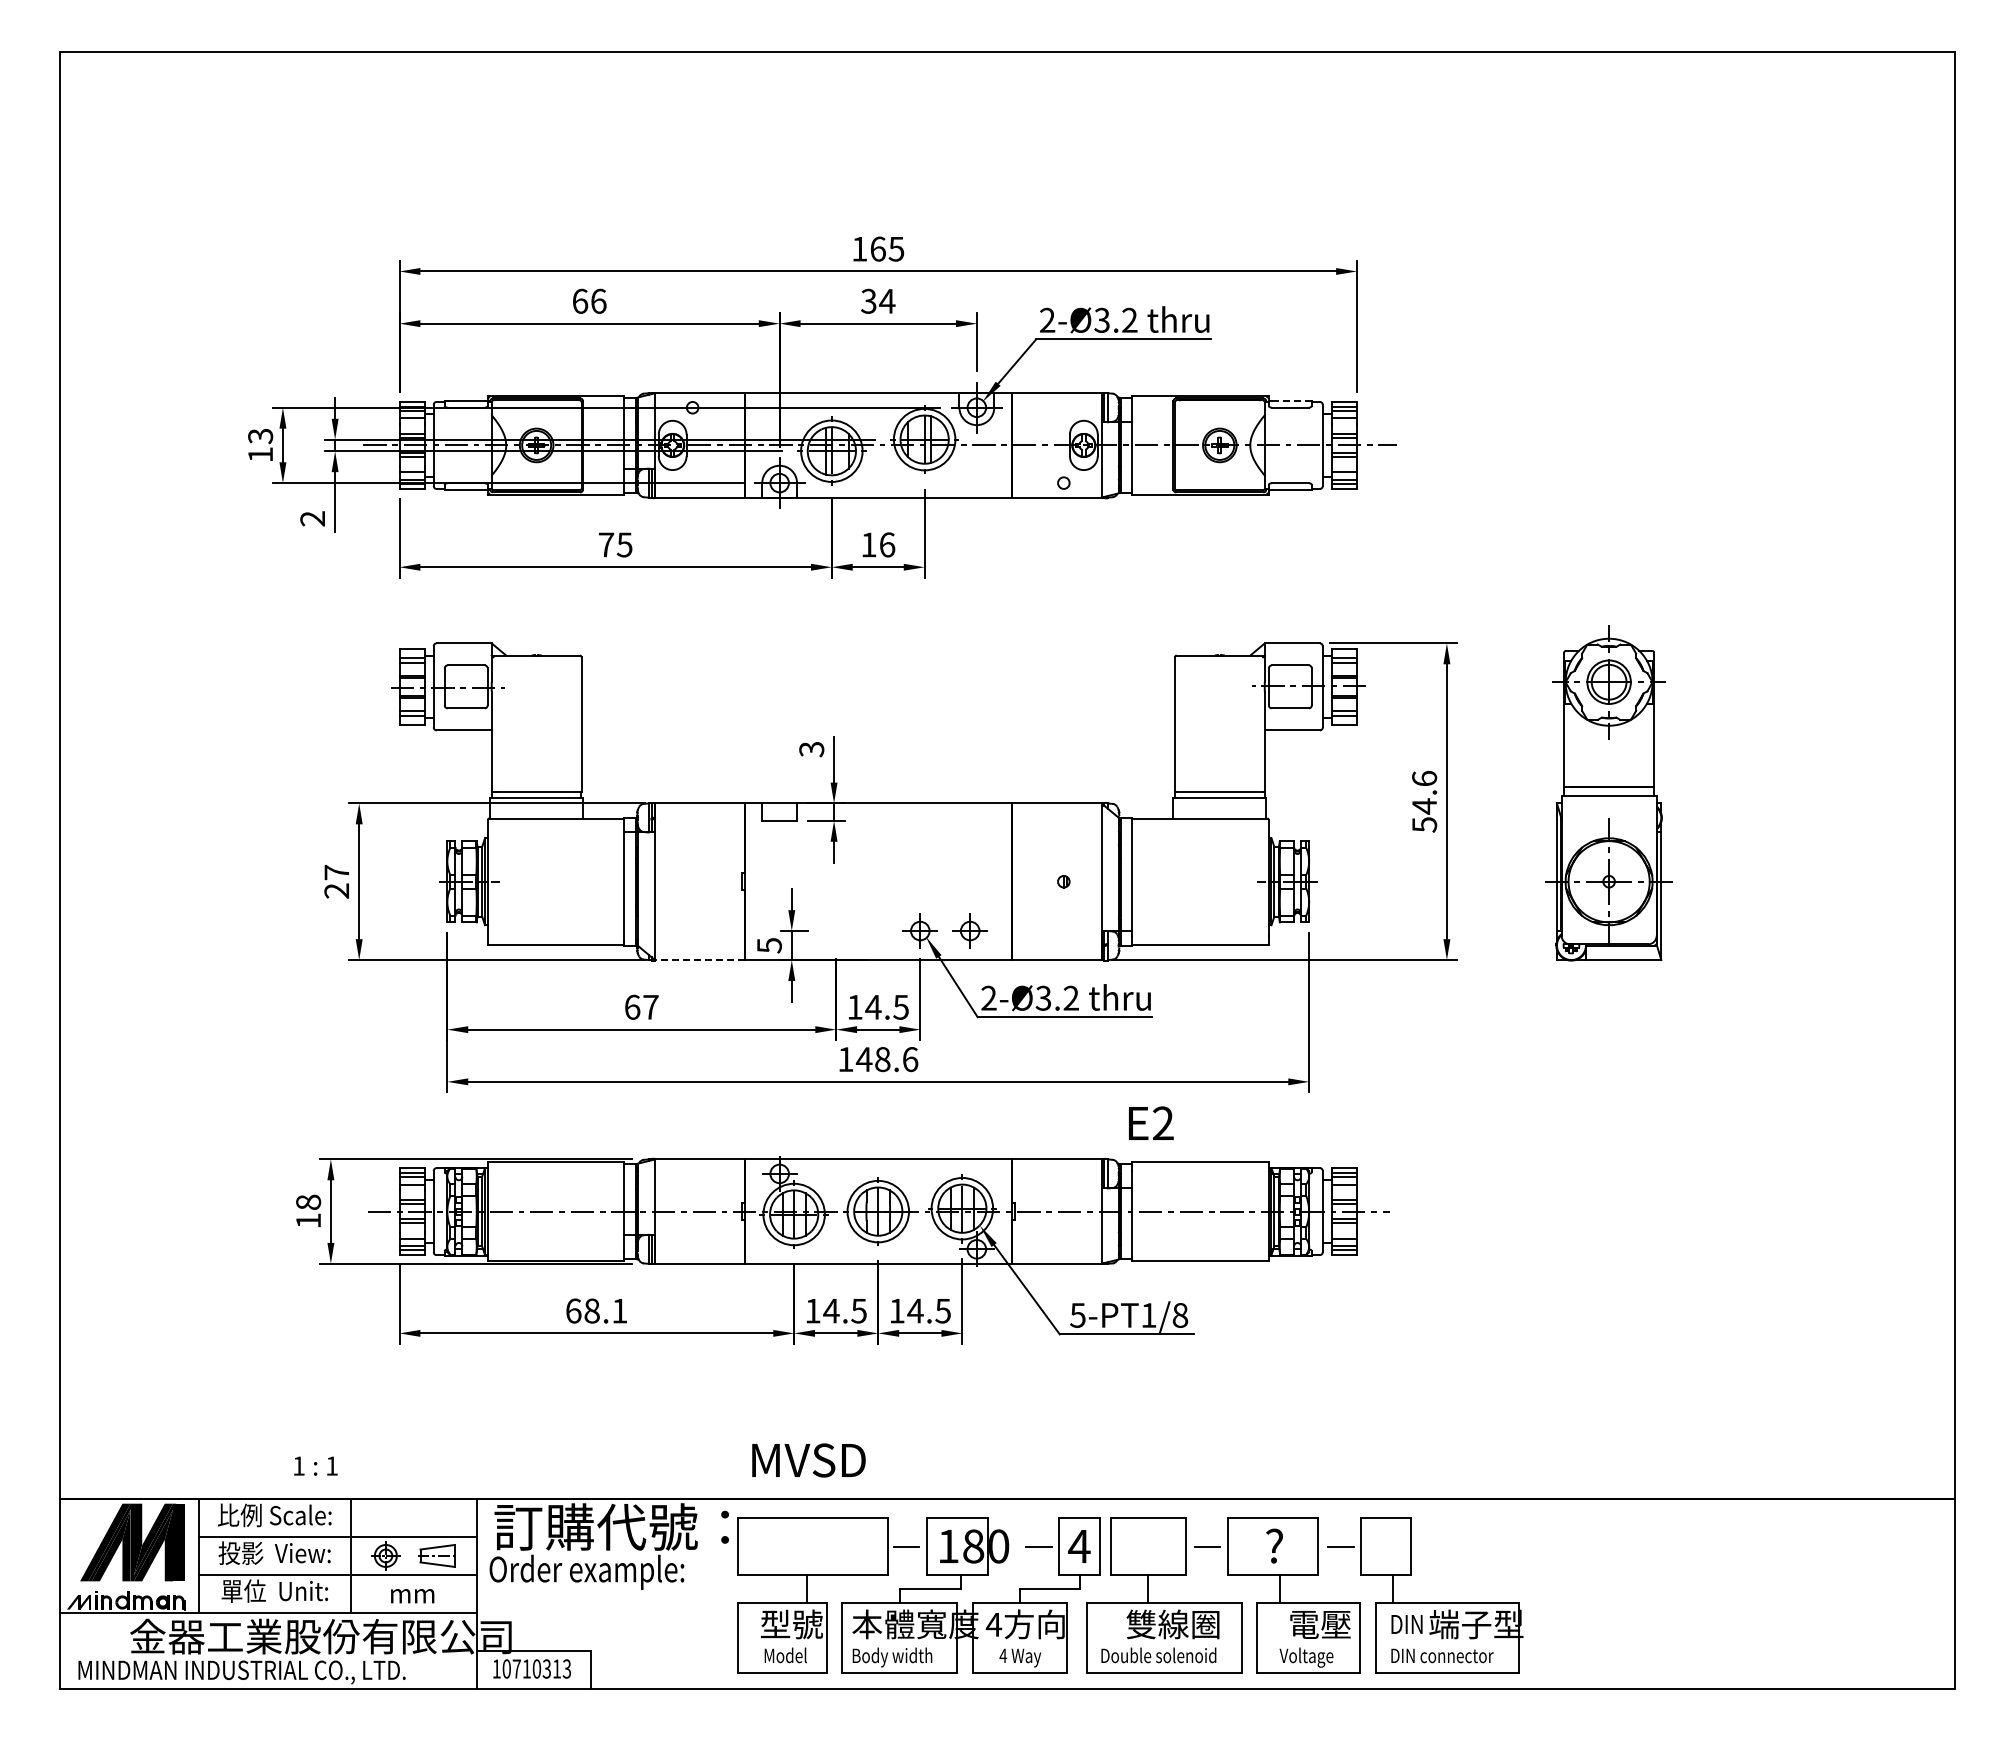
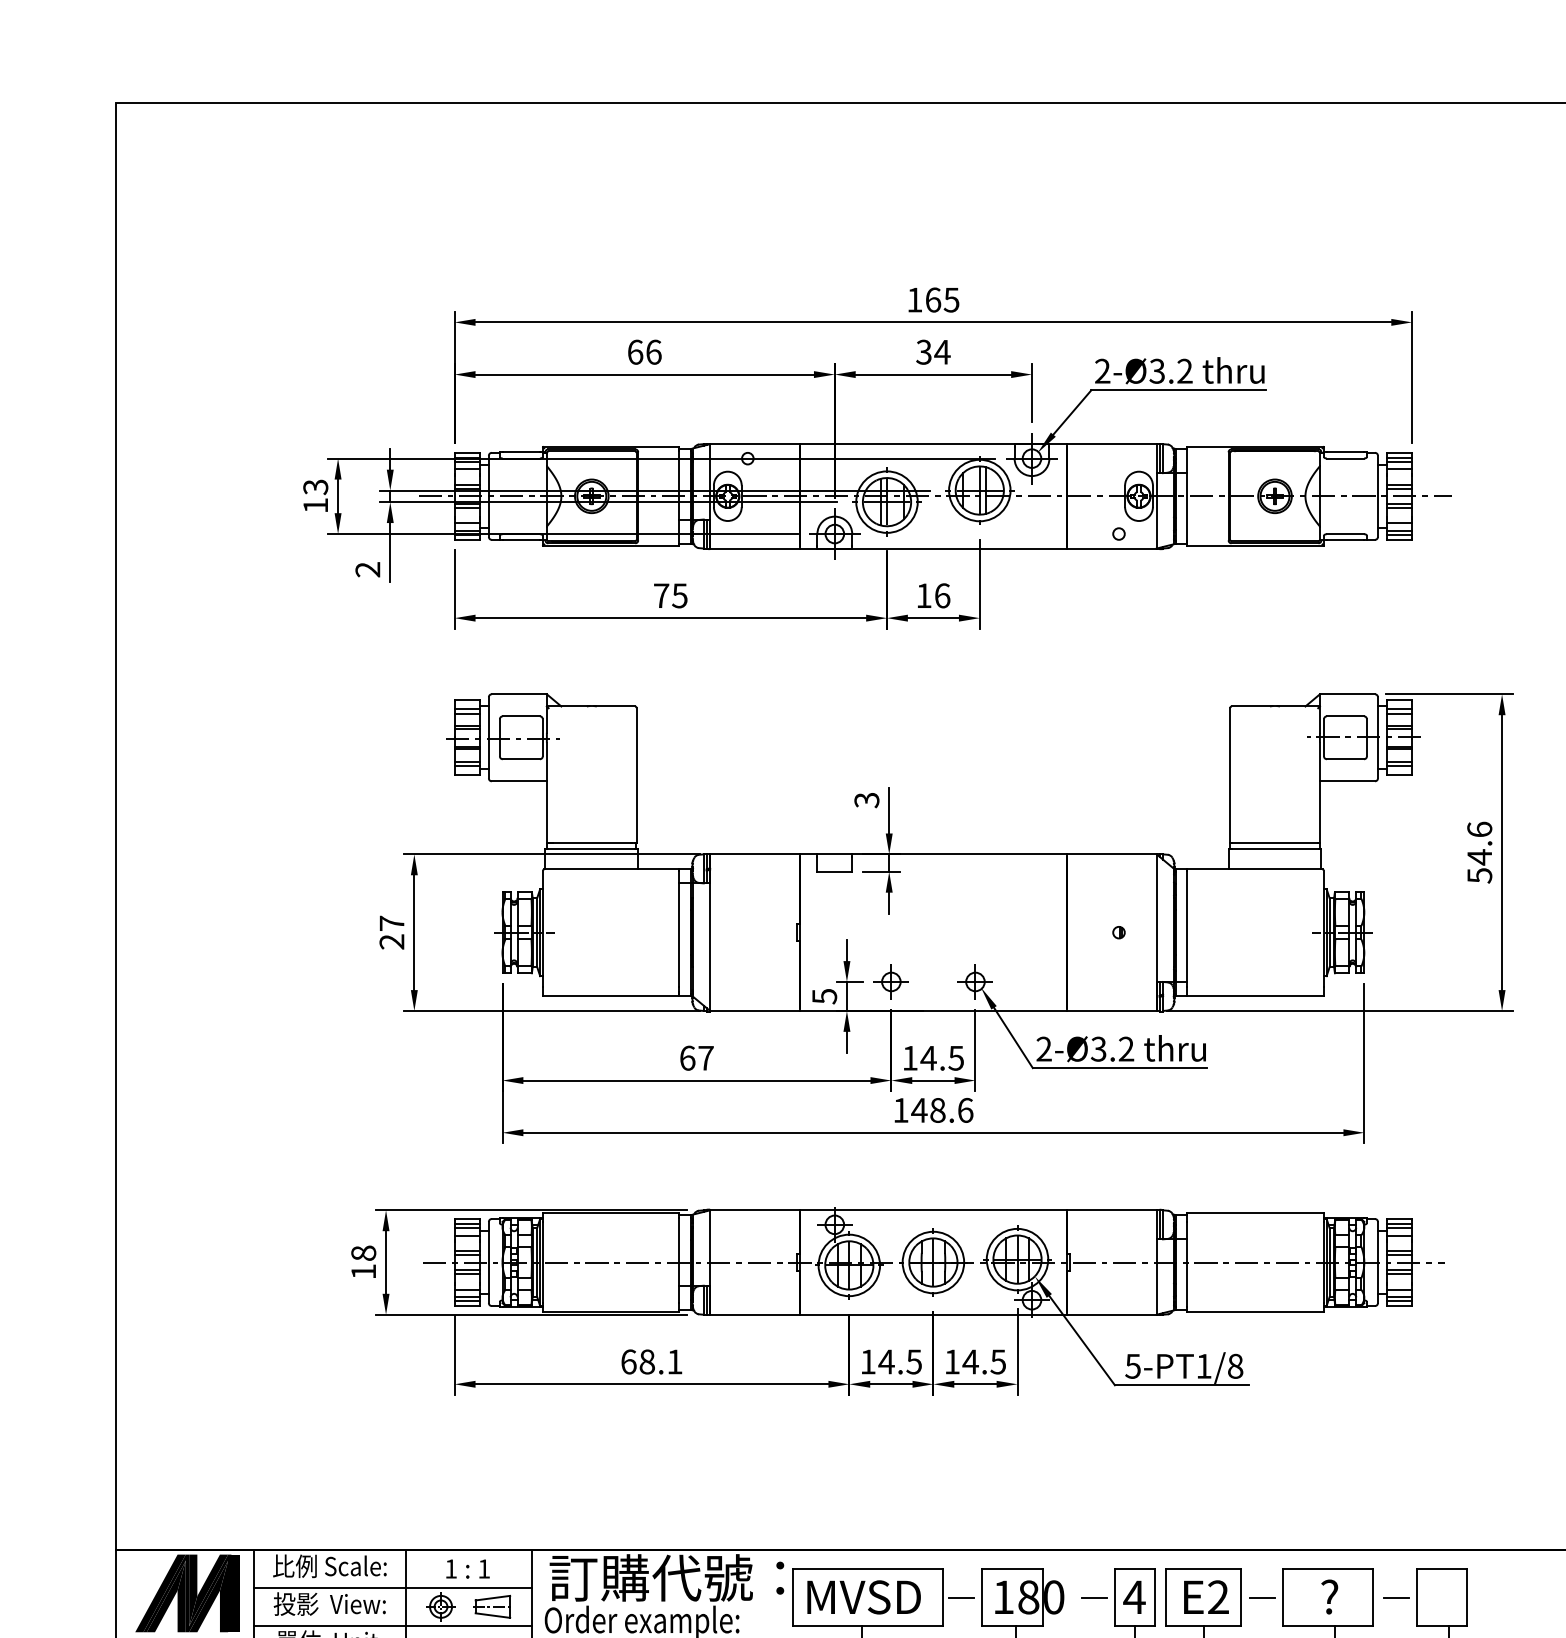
line: (1290, 401) -> (1345, 452), dashed -> solid
part: (969, 930) -> (890, 981), moved
line: (699, 960) -> (754, 1011), dashed -> solid
text: (1151, 1122) -> (1206, 1596), moved
text: (808, 1460) -> (863, 1597), moved
text: (315, 1465) -> (467, 1568), moved

